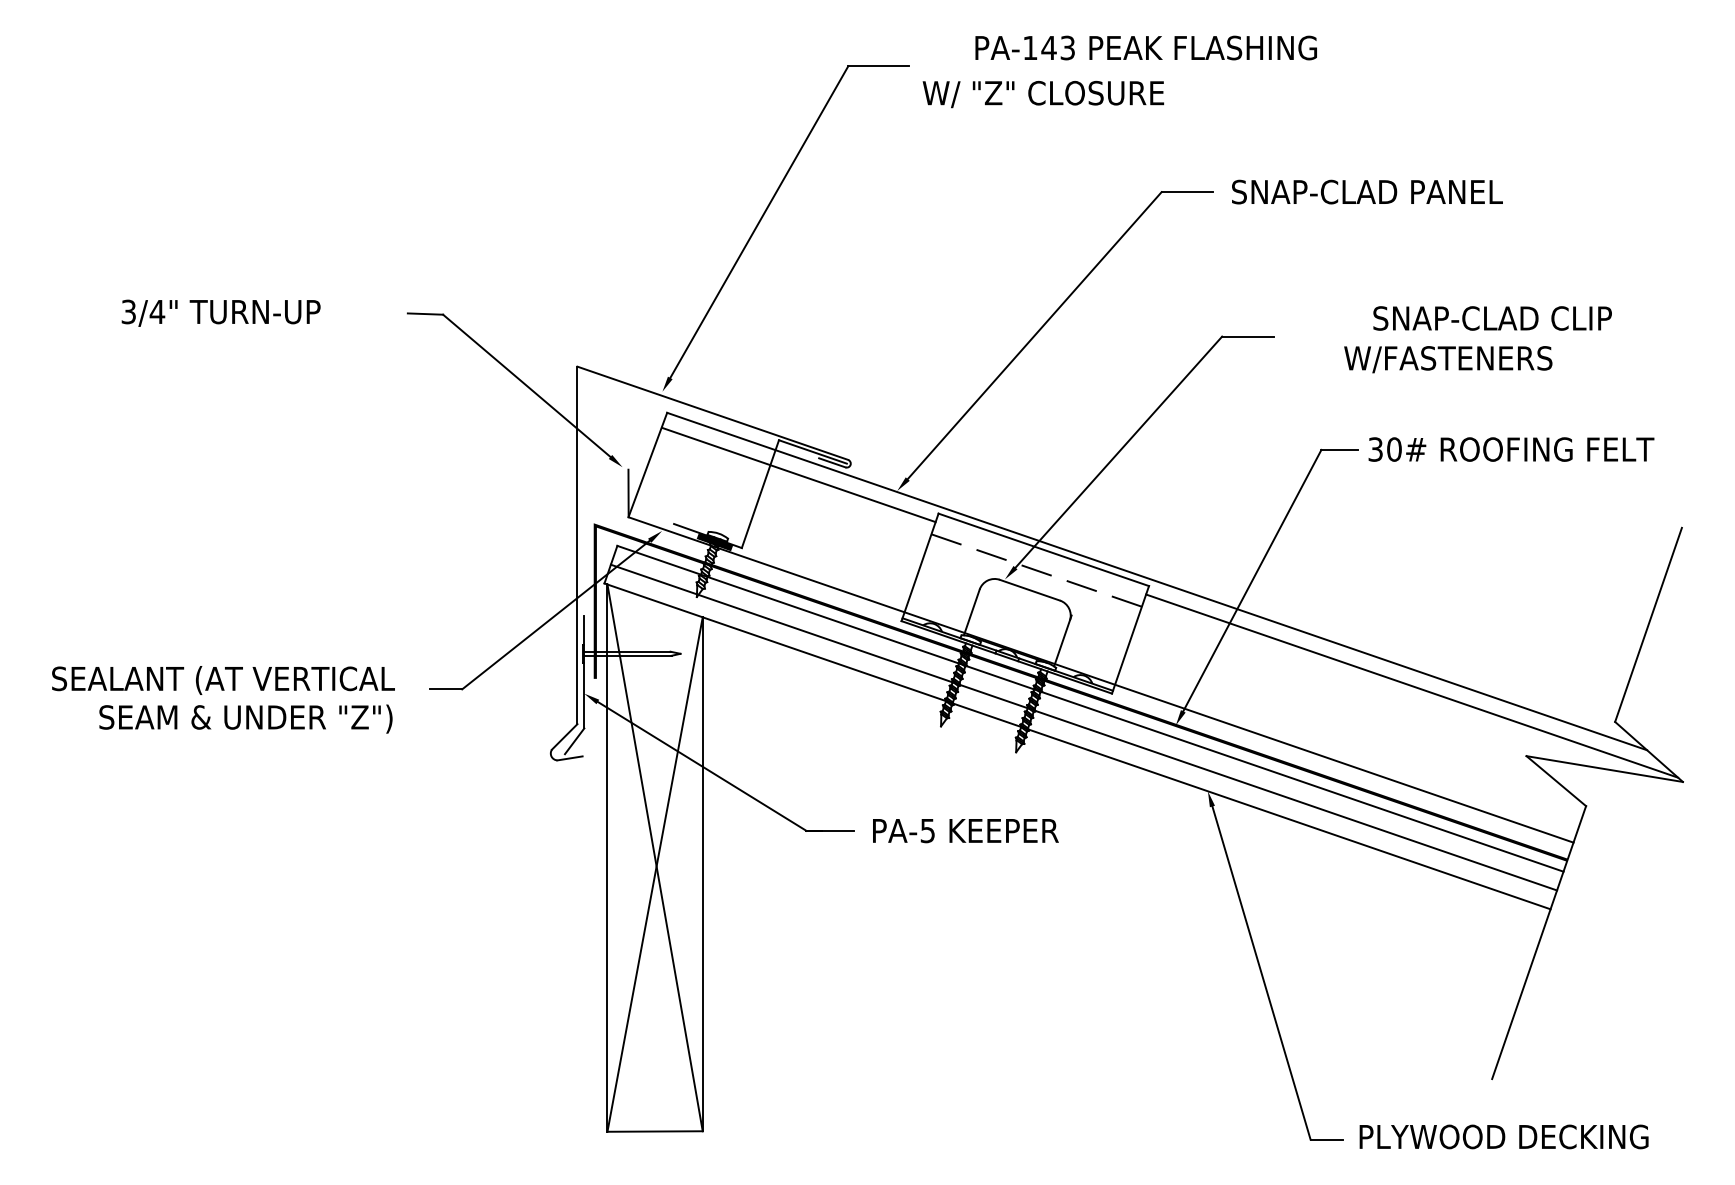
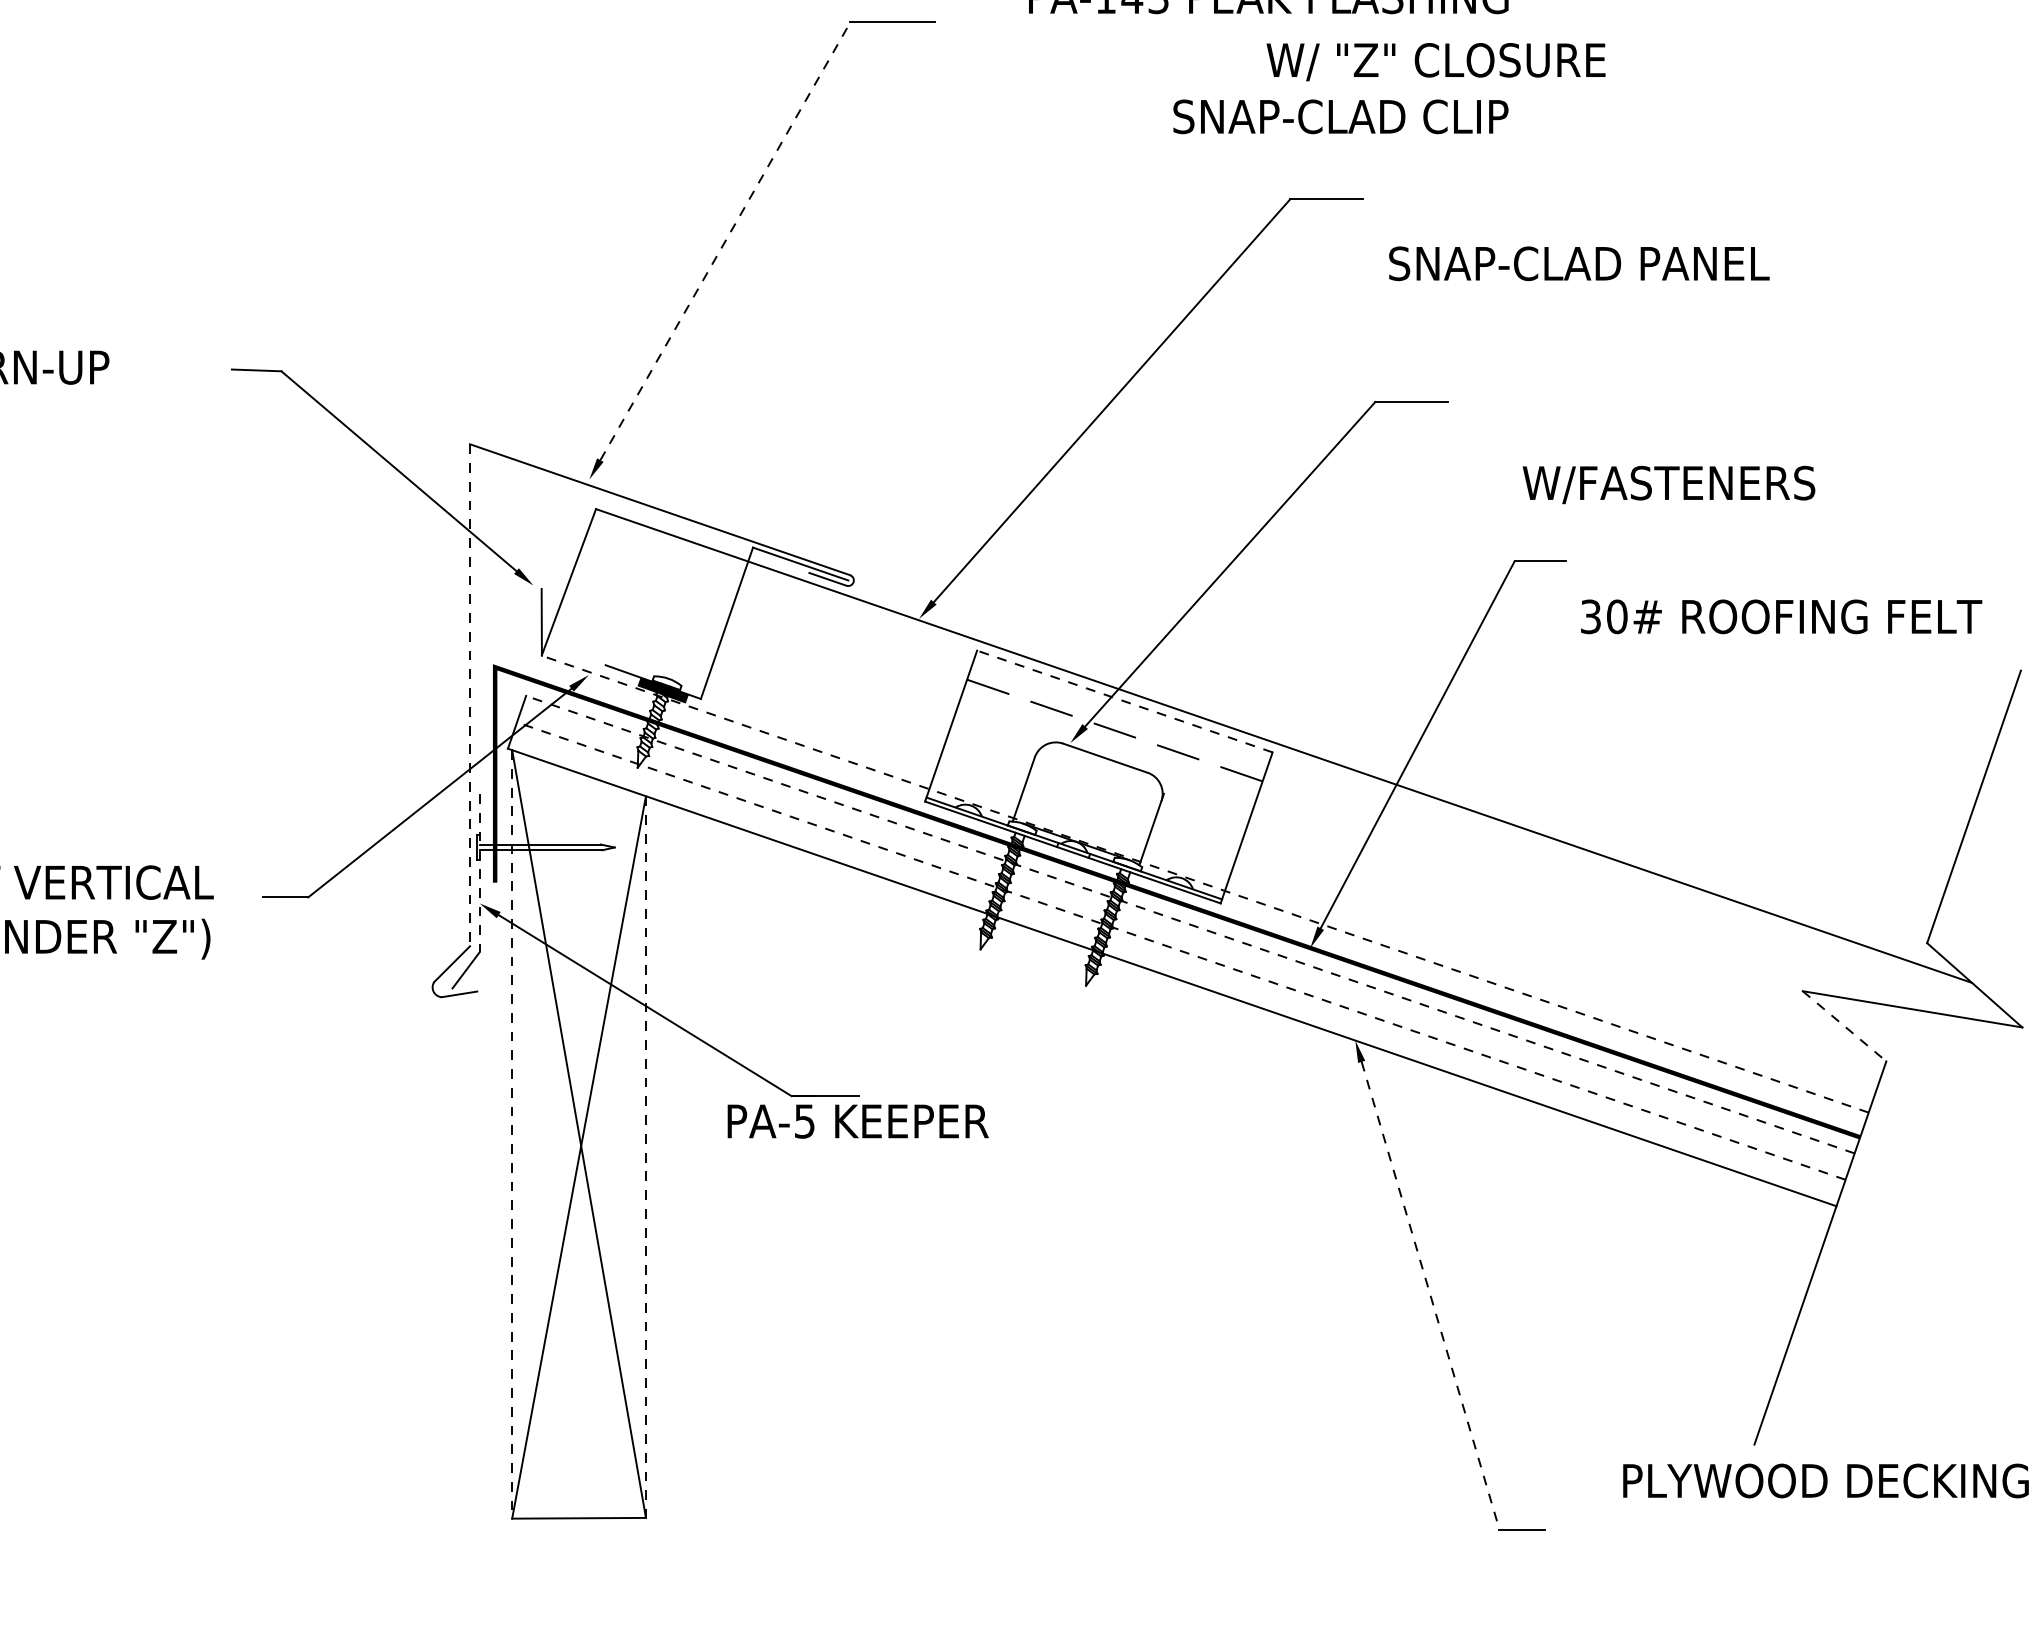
text: (1043, 94) -> (1436, 62), moved
text: (1367, 191) -> (1579, 262), moved
line: (759, 222) -> (725, 241), solid -> dashed
text: (1492, 318) -> (1340, 116), moved
text: (1448, 359) -> (1669, 484), moved
text: (1511, 449) -> (1781, 616), moved
line: (798, 474) -> (780, 595), removed
line: (577, 545) -> (470, 695), solid -> dashed
line: (1043, 549) -> (1124, 701), solid -> dashed
line: (584, 672) -> (479, 873), solid -> dashed
line: (1101, 679) -> (1205, 883), solid -> dashed
line: (1412, 685) -> (1642, 891), removed
line: (1090, 708) -> (1190, 924), solid -> dashed
line: (1083, 727) -> (1180, 950), solid -> dashed
line: (1556, 781) -> (1844, 1026), solid -> dashed
text: (965, 831) -> (857, 1122), moved
line: (607, 858) -> (512, 1134), solid -> dashed
line: (702, 874) -> (645, 1157), solid -> dashed
line: (1261, 973) -> (1430, 1296), solid -> dashed
text: (1503, 1136) -> (1825, 1480), moved

